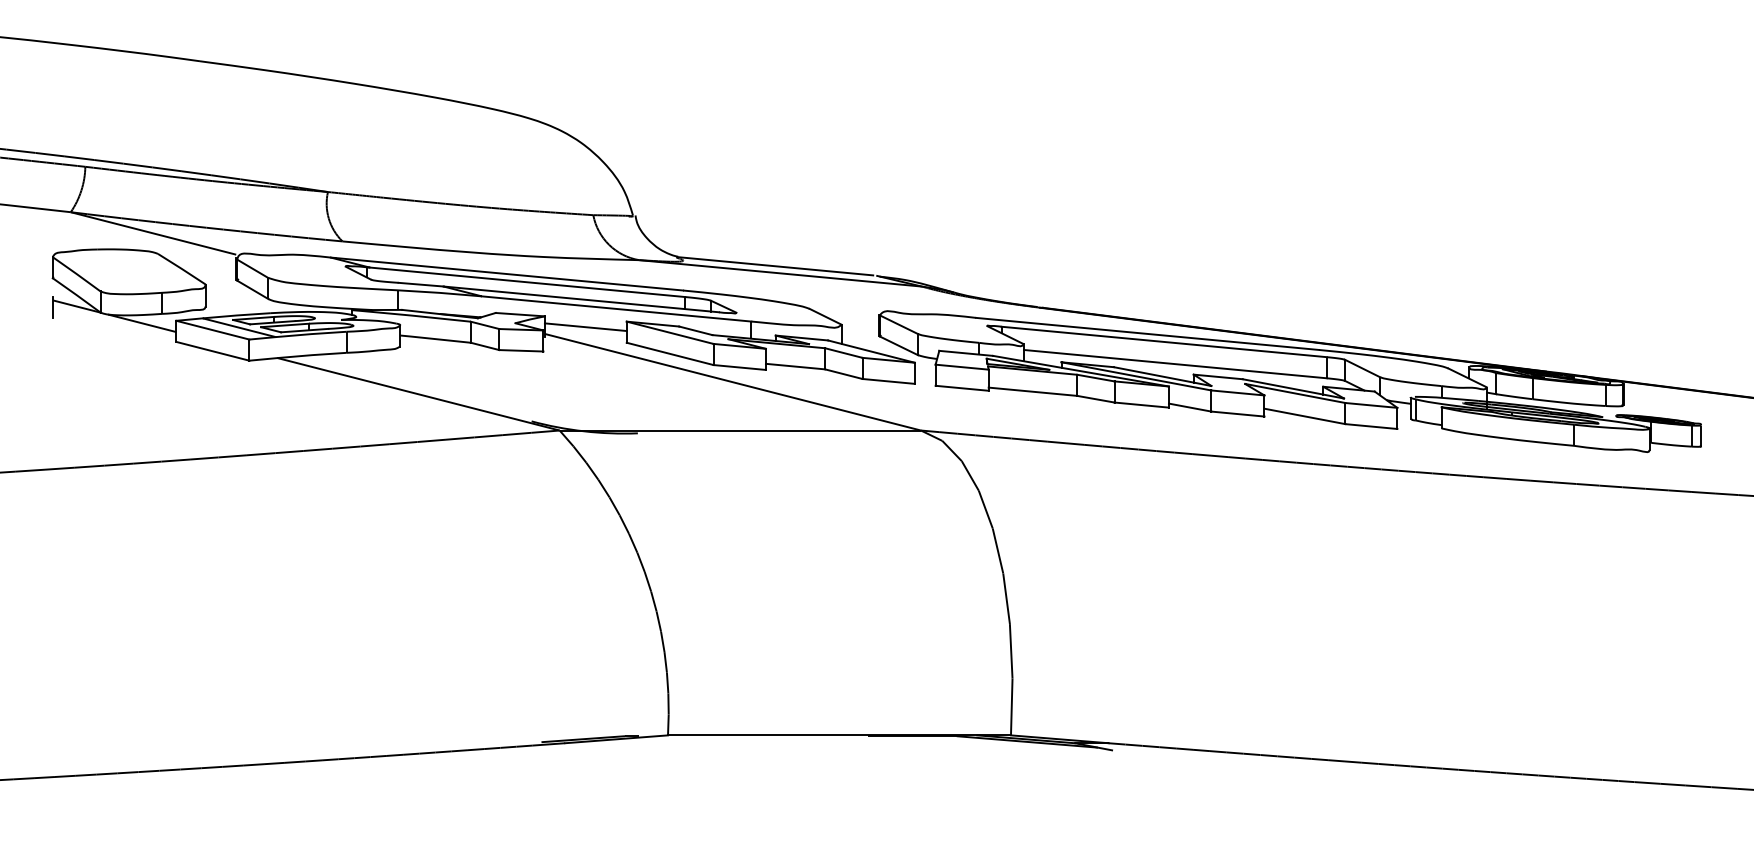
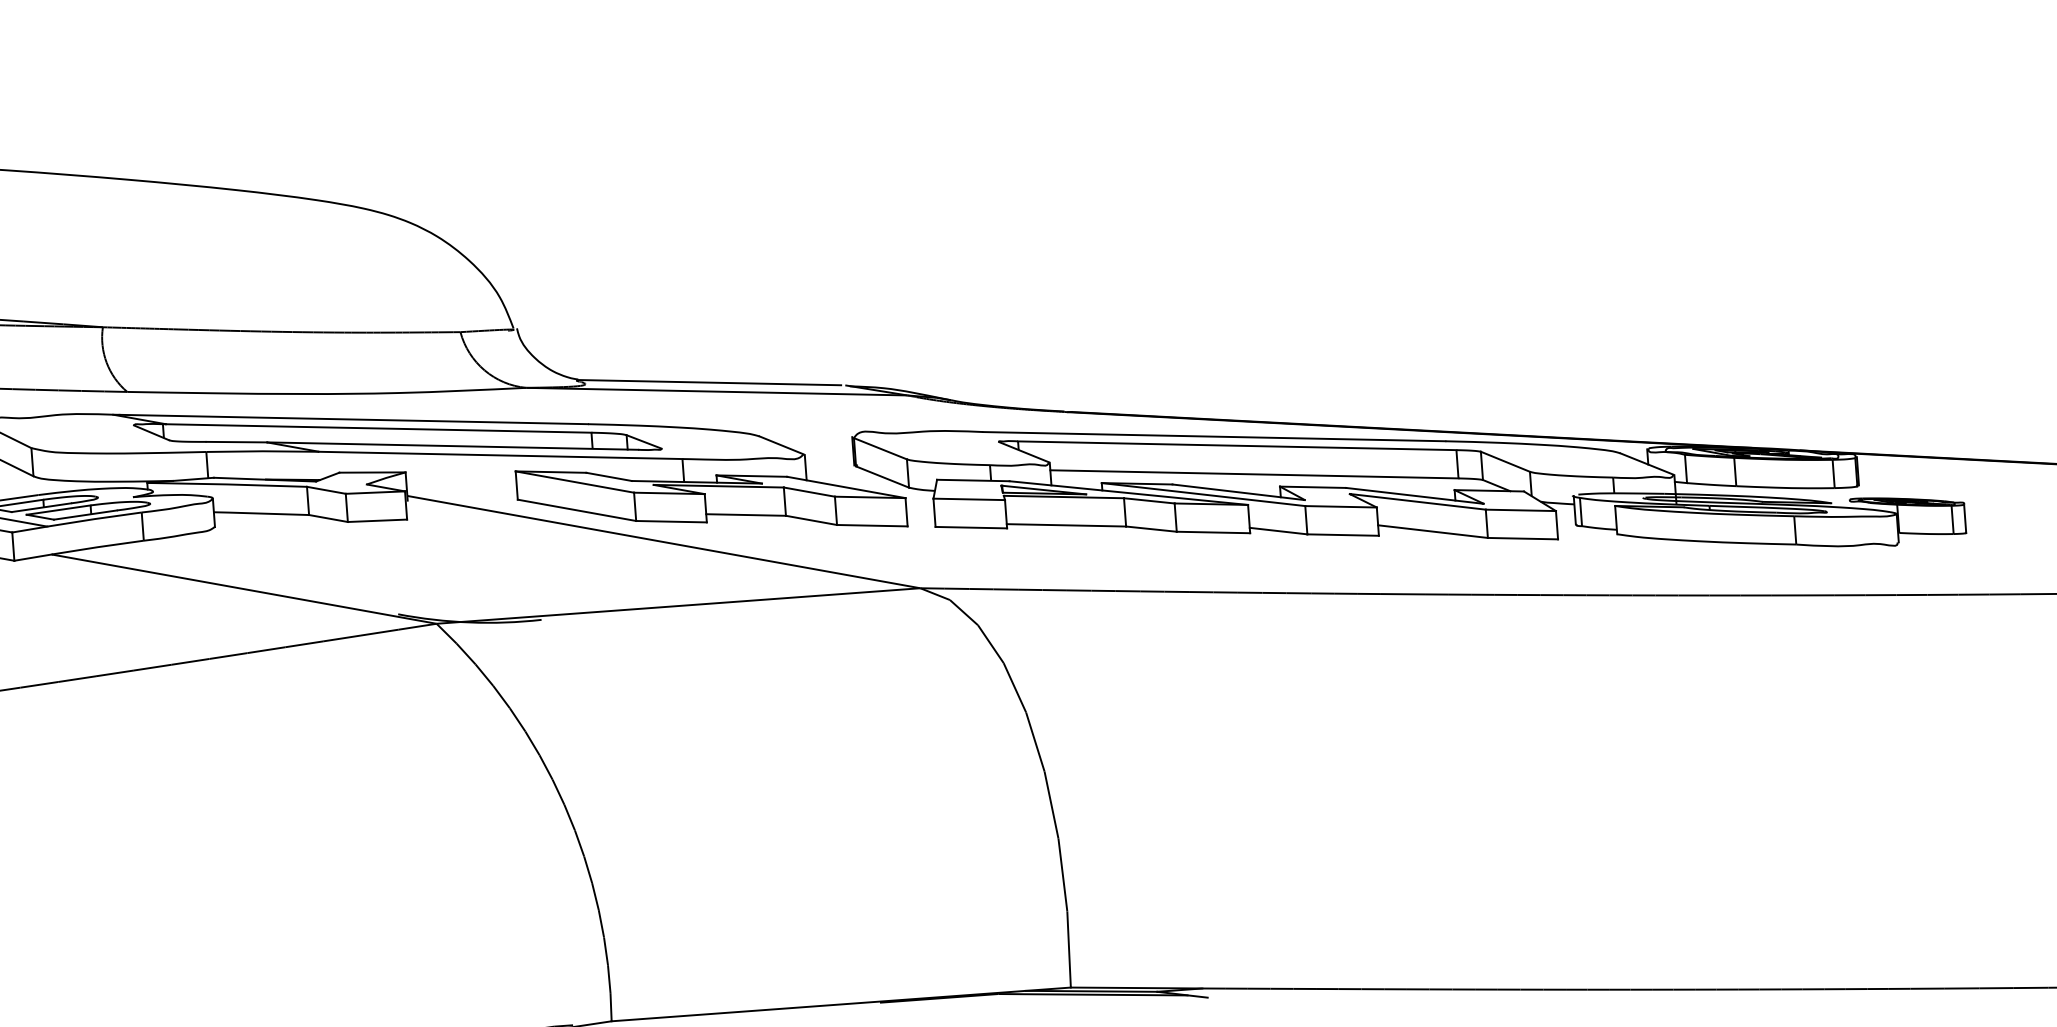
line: (585, 327) -> (461, 483), removed

